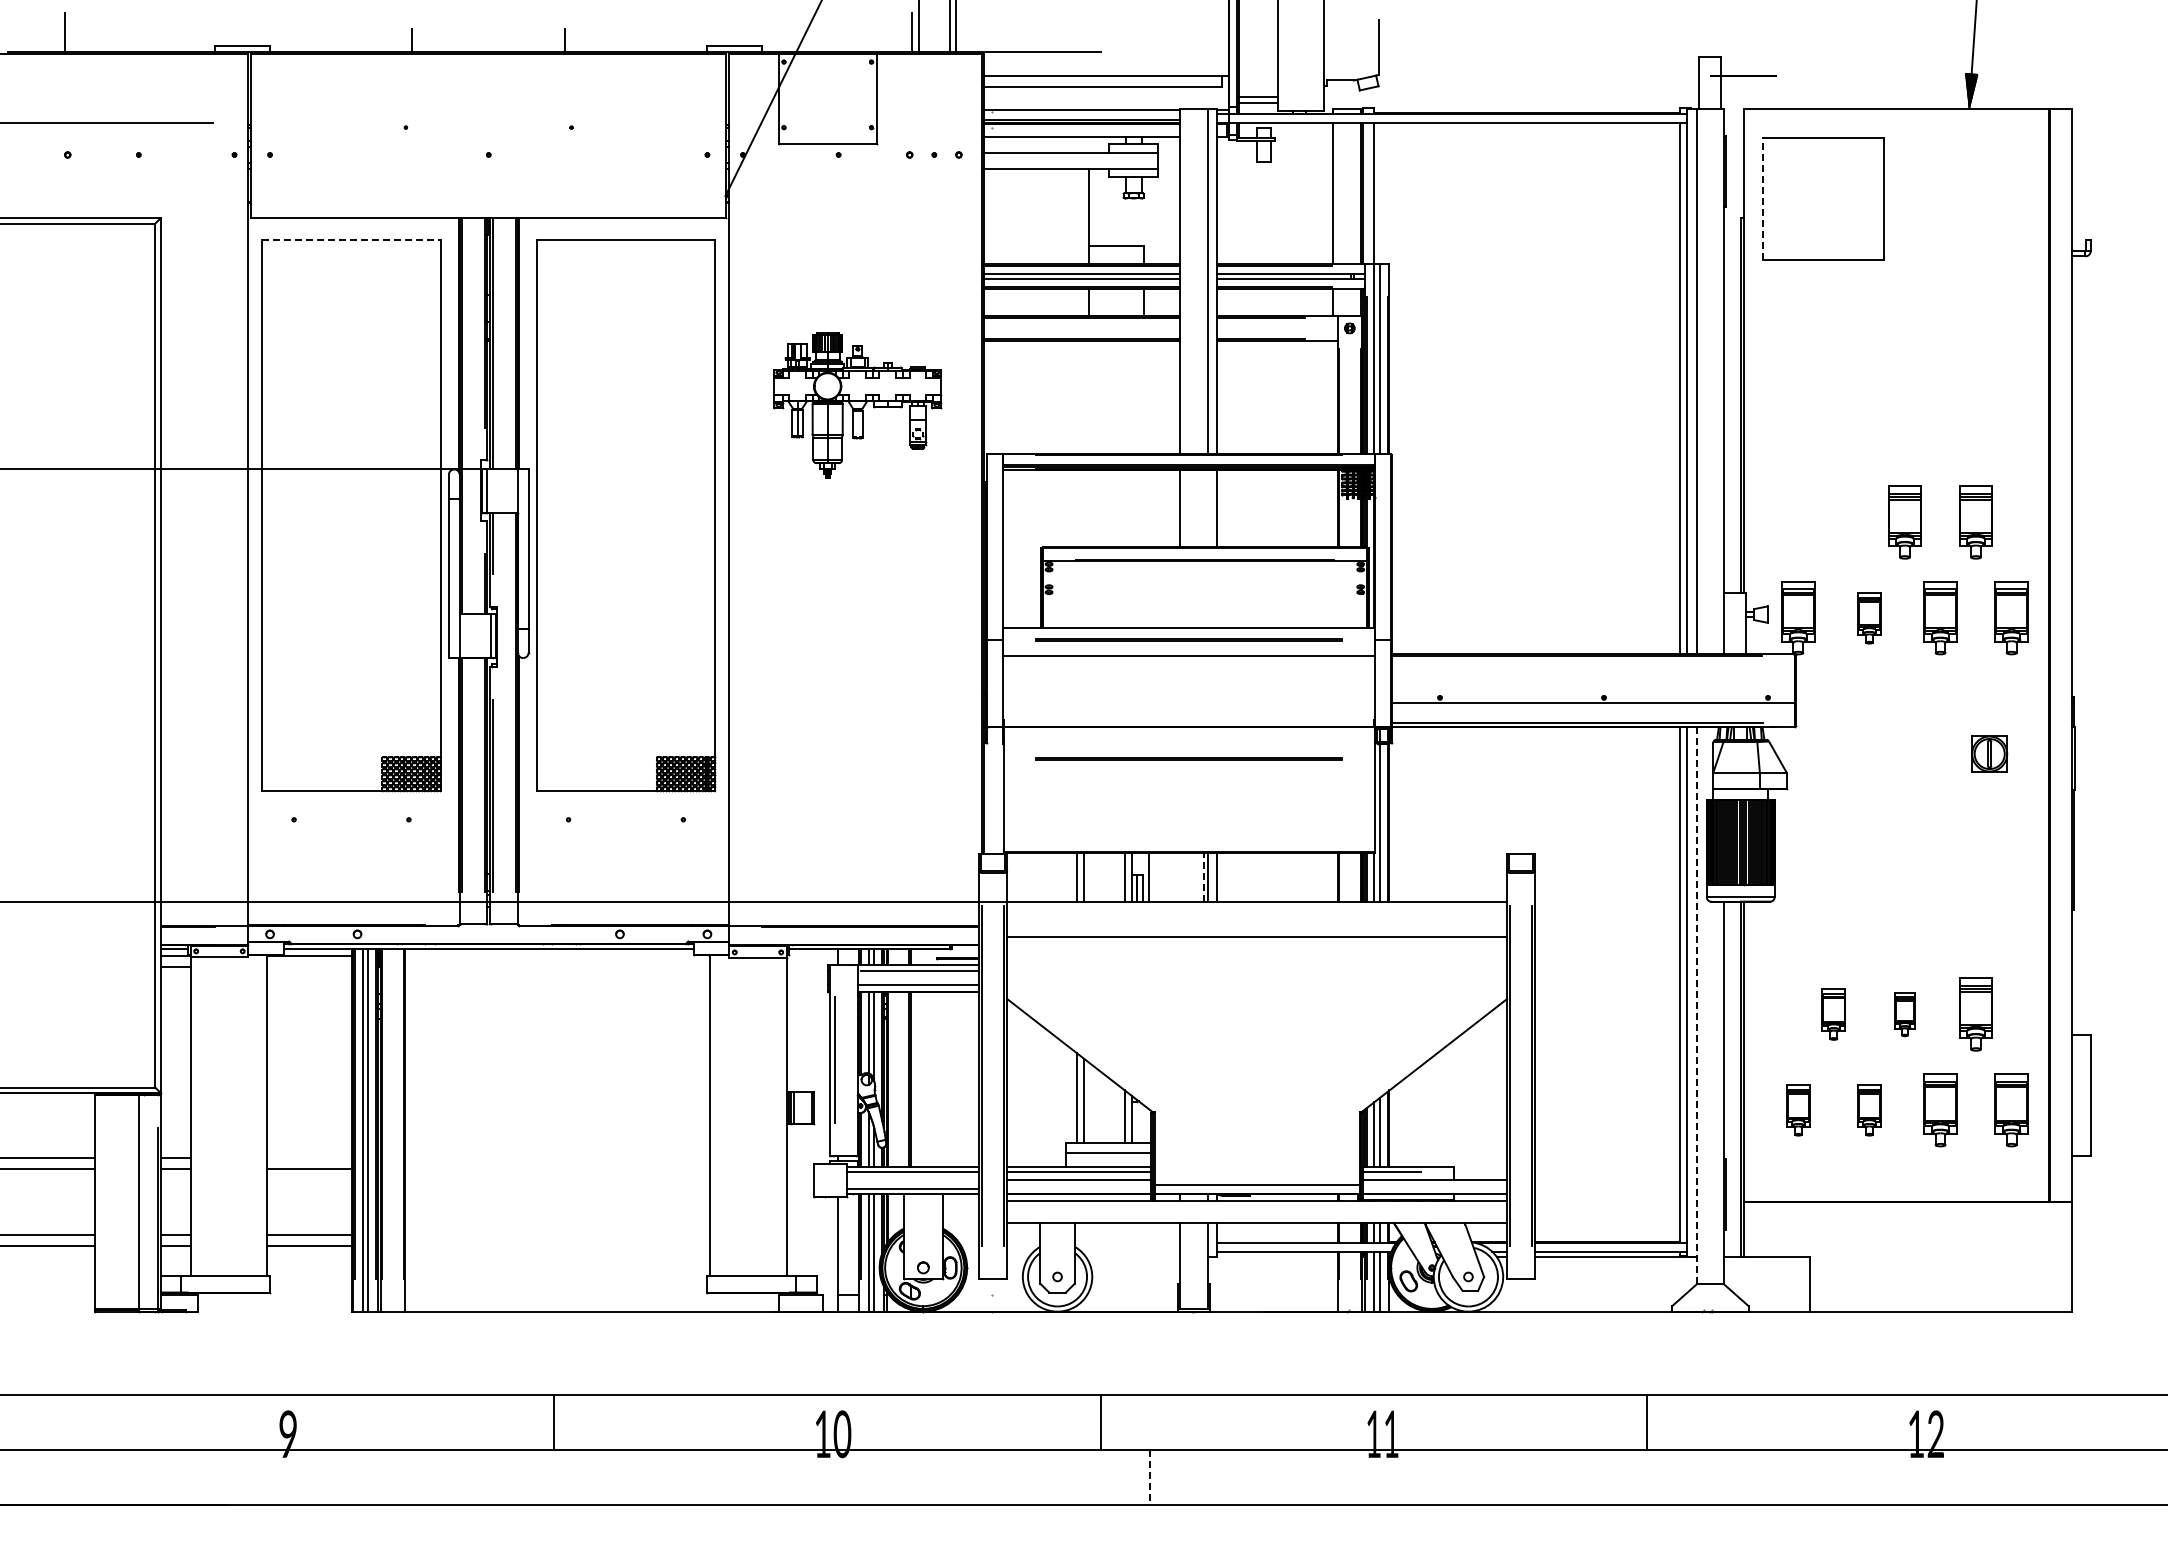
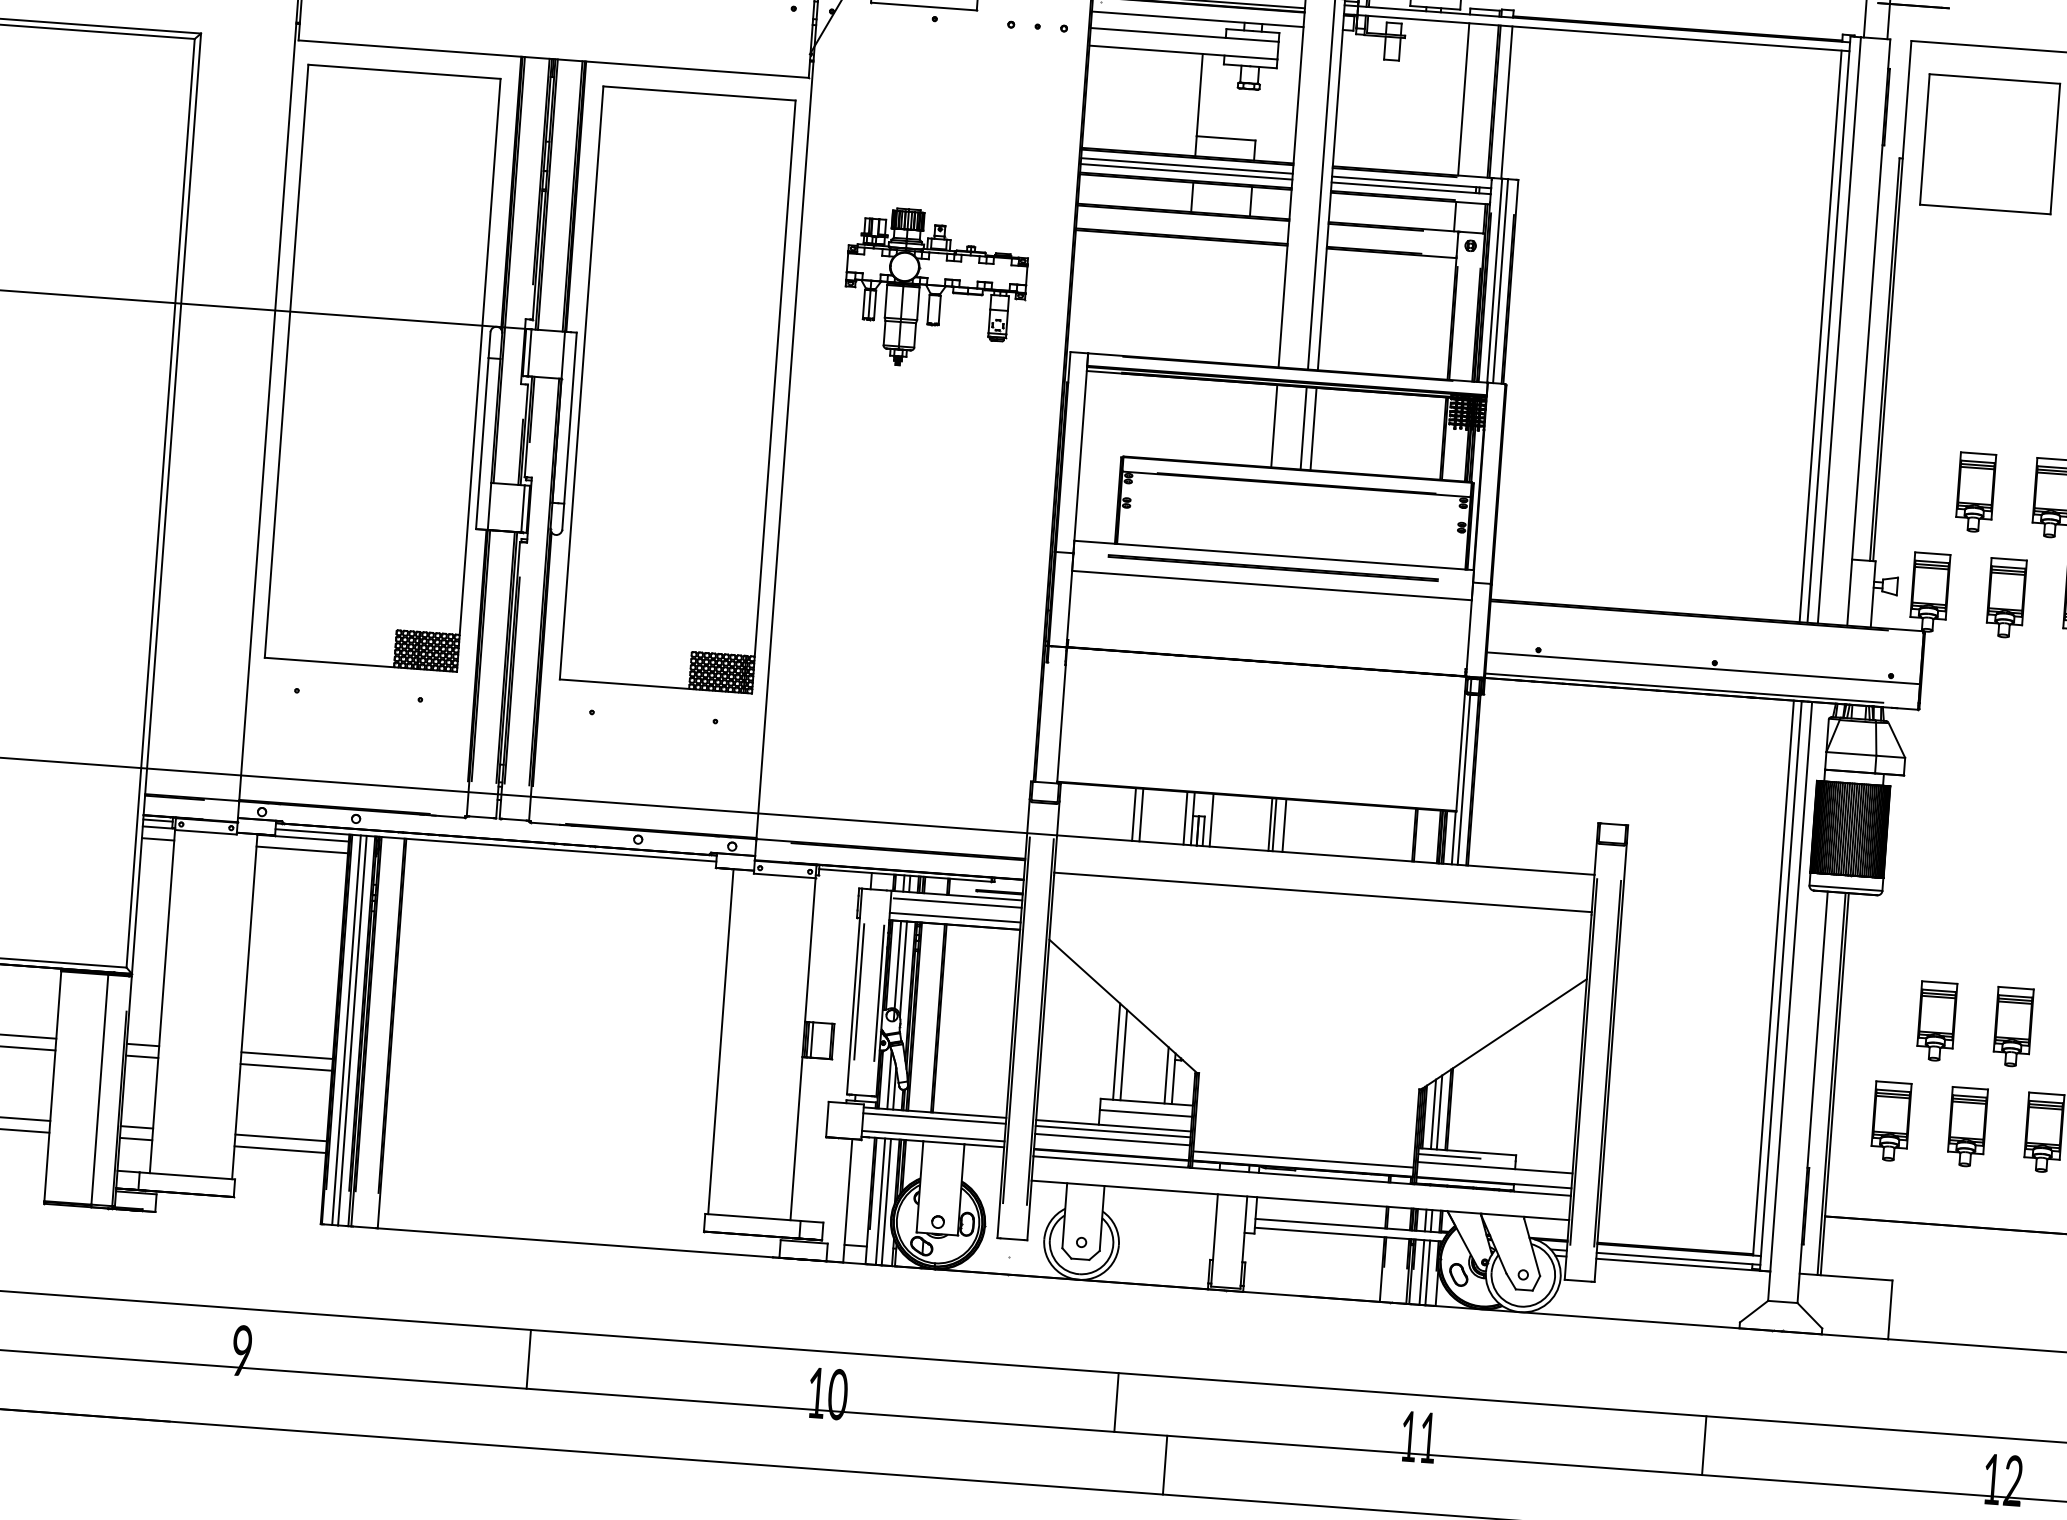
line: (1762, 199) -> (1924, 139), dashed -> solid
line: (352, 239) -> (405, 71), dashed -> solid
line: (1207, 508) -> (1303, 428), added
part: (1833, 522) -> (1975, 492), added
part: (1869, 618) -> (2006, 598), size x1.43
line: (1188, 758) -> (1263, 695), removed
line: (1203, 876) -> (1270, 823), dashed -> solid
line: (309, 966) -> (301, 849), added
line: (1696, 1005) -> (1789, 1001), dashed -> solid
part: (1833, 1014) -> (1936, 1021), size x1.43
part: (1904, 1014) -> (2012, 1027), size x1.67
line: (853, 1060) -> (879, 993), added
part: (1798, 1110) -> (1891, 1122), size x1.43
part: (1869, 1110) -> (1967, 1127), size x1.43
line: (309, 1158) -> (286, 1056), added
line: (1149, 1477) -> (1164, 1465), dashed -> solid

